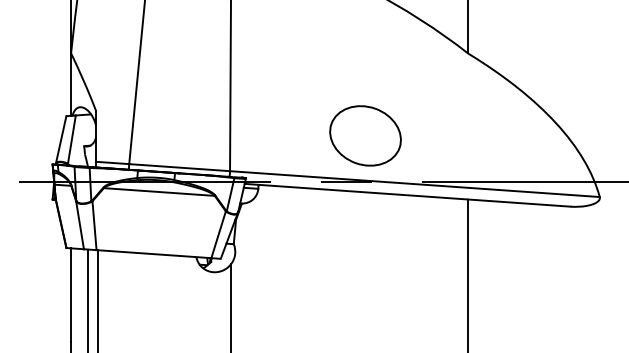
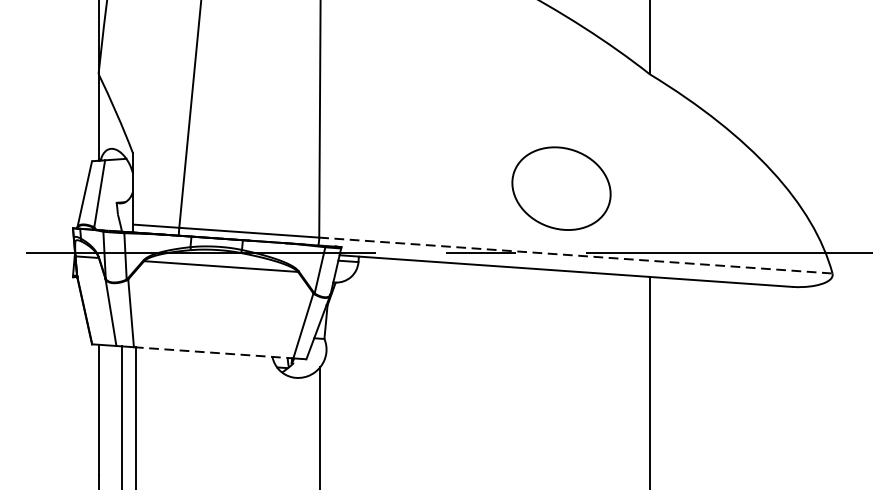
part: (365, 135) -> (561, 188), moved
line: (415, 184) -> (576, 256), solid -> dashed
line: (153, 254) -> (212, 353), solid -> dashed

